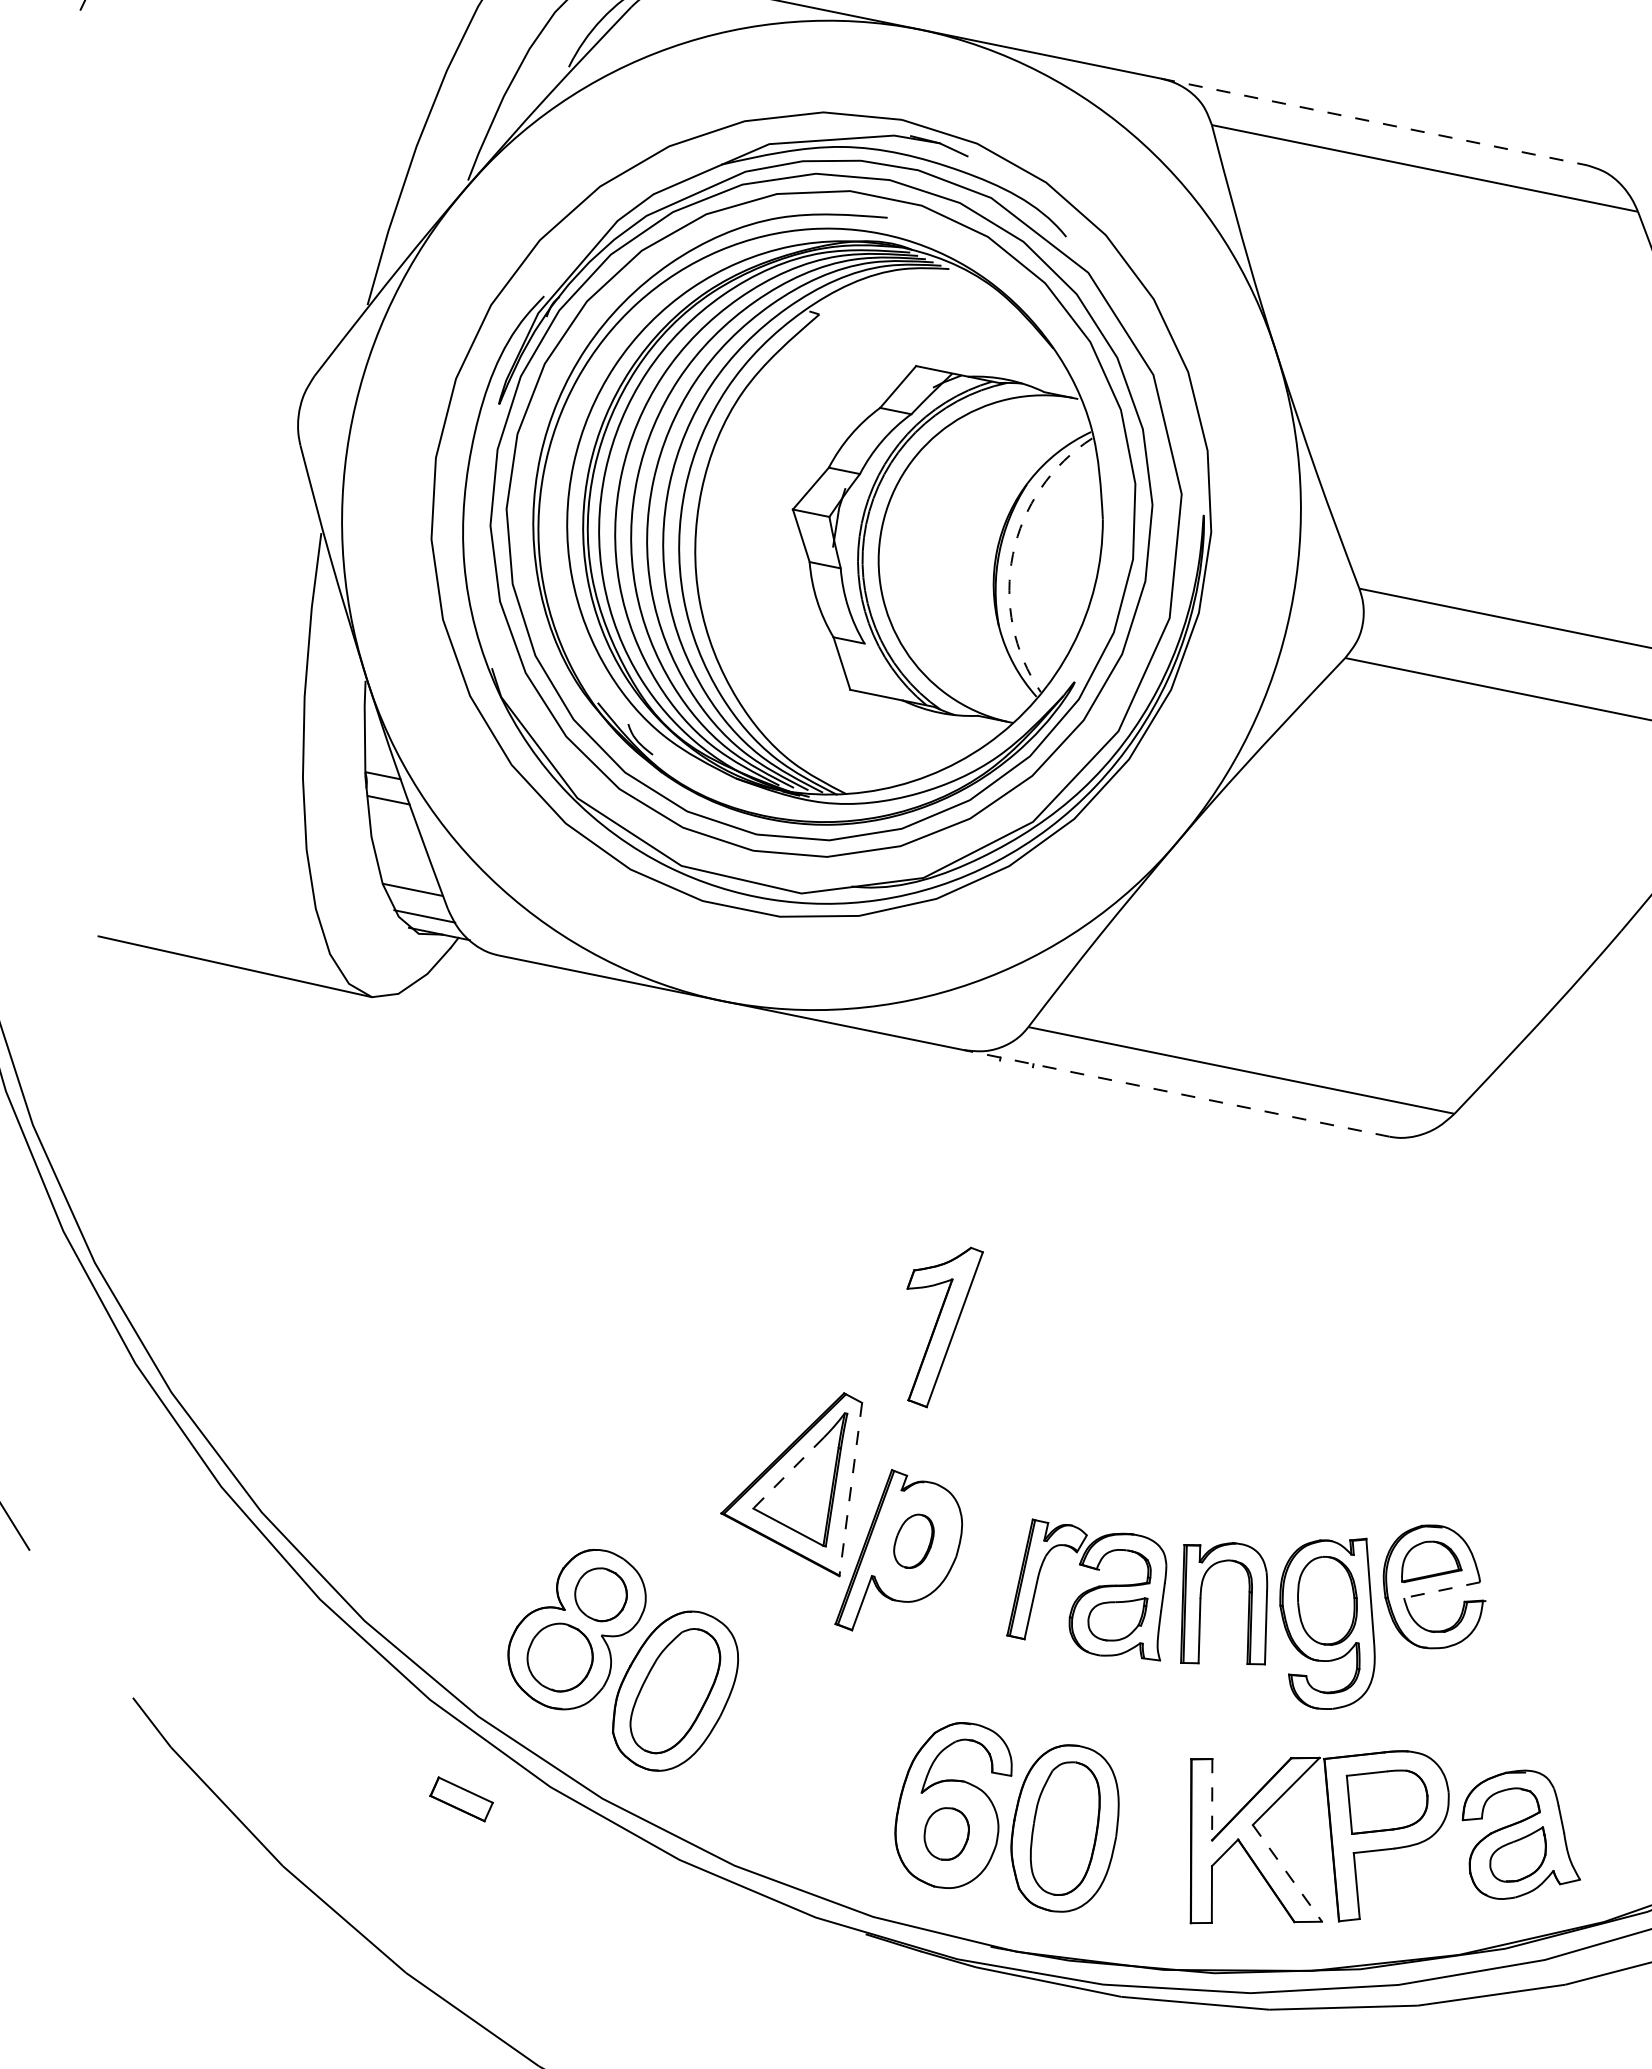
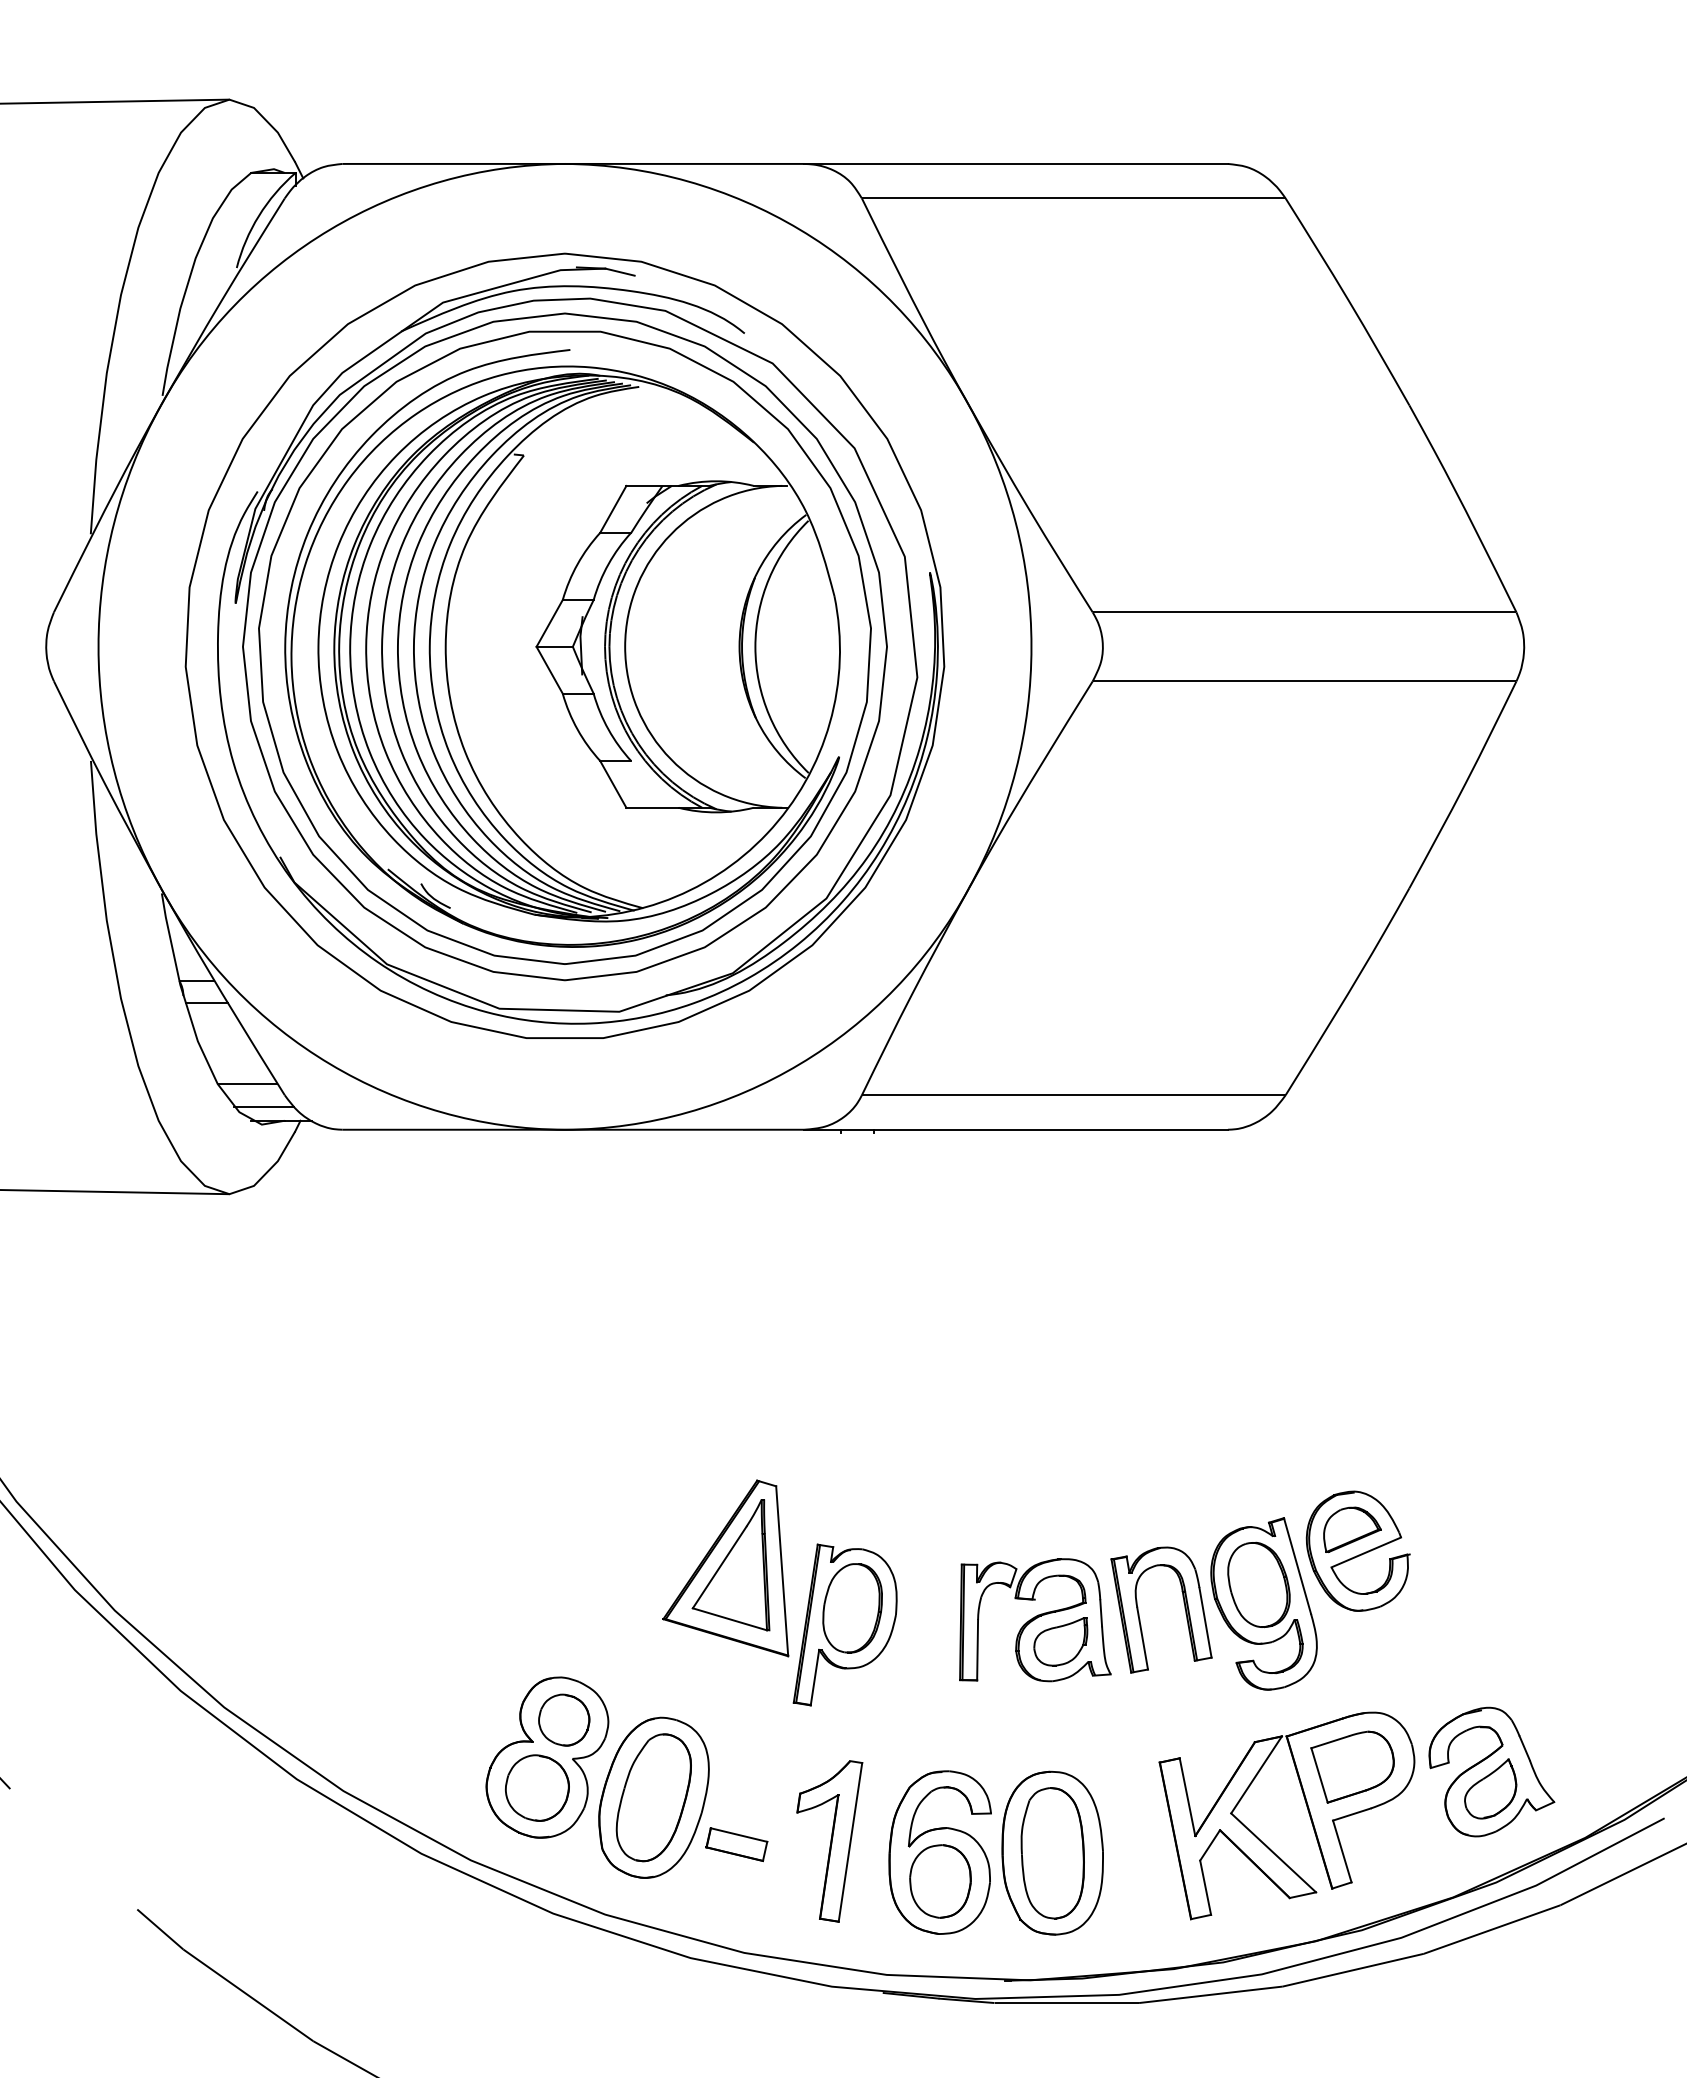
line: (1374, 121) -> (1016, 163), dashed -> solid
arc: (1012, 554) -> (755, 647), dashed -> solid
line: (1176, 1093) -> (1016, 1129), dashed -> solid
part: (933, 1324) -> (829, 1841), moved
line: (788, 1472) -> (719, 1567), dashed -> solid
line: (851, 1489) -> (782, 1571), dashed -> solid
part: (913, 1541) -> (852, 1608), size x1.67
line: (1442, 1590) -> (1366, 1552), dashed -> solid
part: (461, 1799) -> (736, 1844), moved
line: (1212, 1800) -> (1187, 1797), dashed -> solid
part: (946, 1833) -> (940, 1881), size x1.43
line: (1287, 1872) -> (1273, 1852), dashed -> solid

